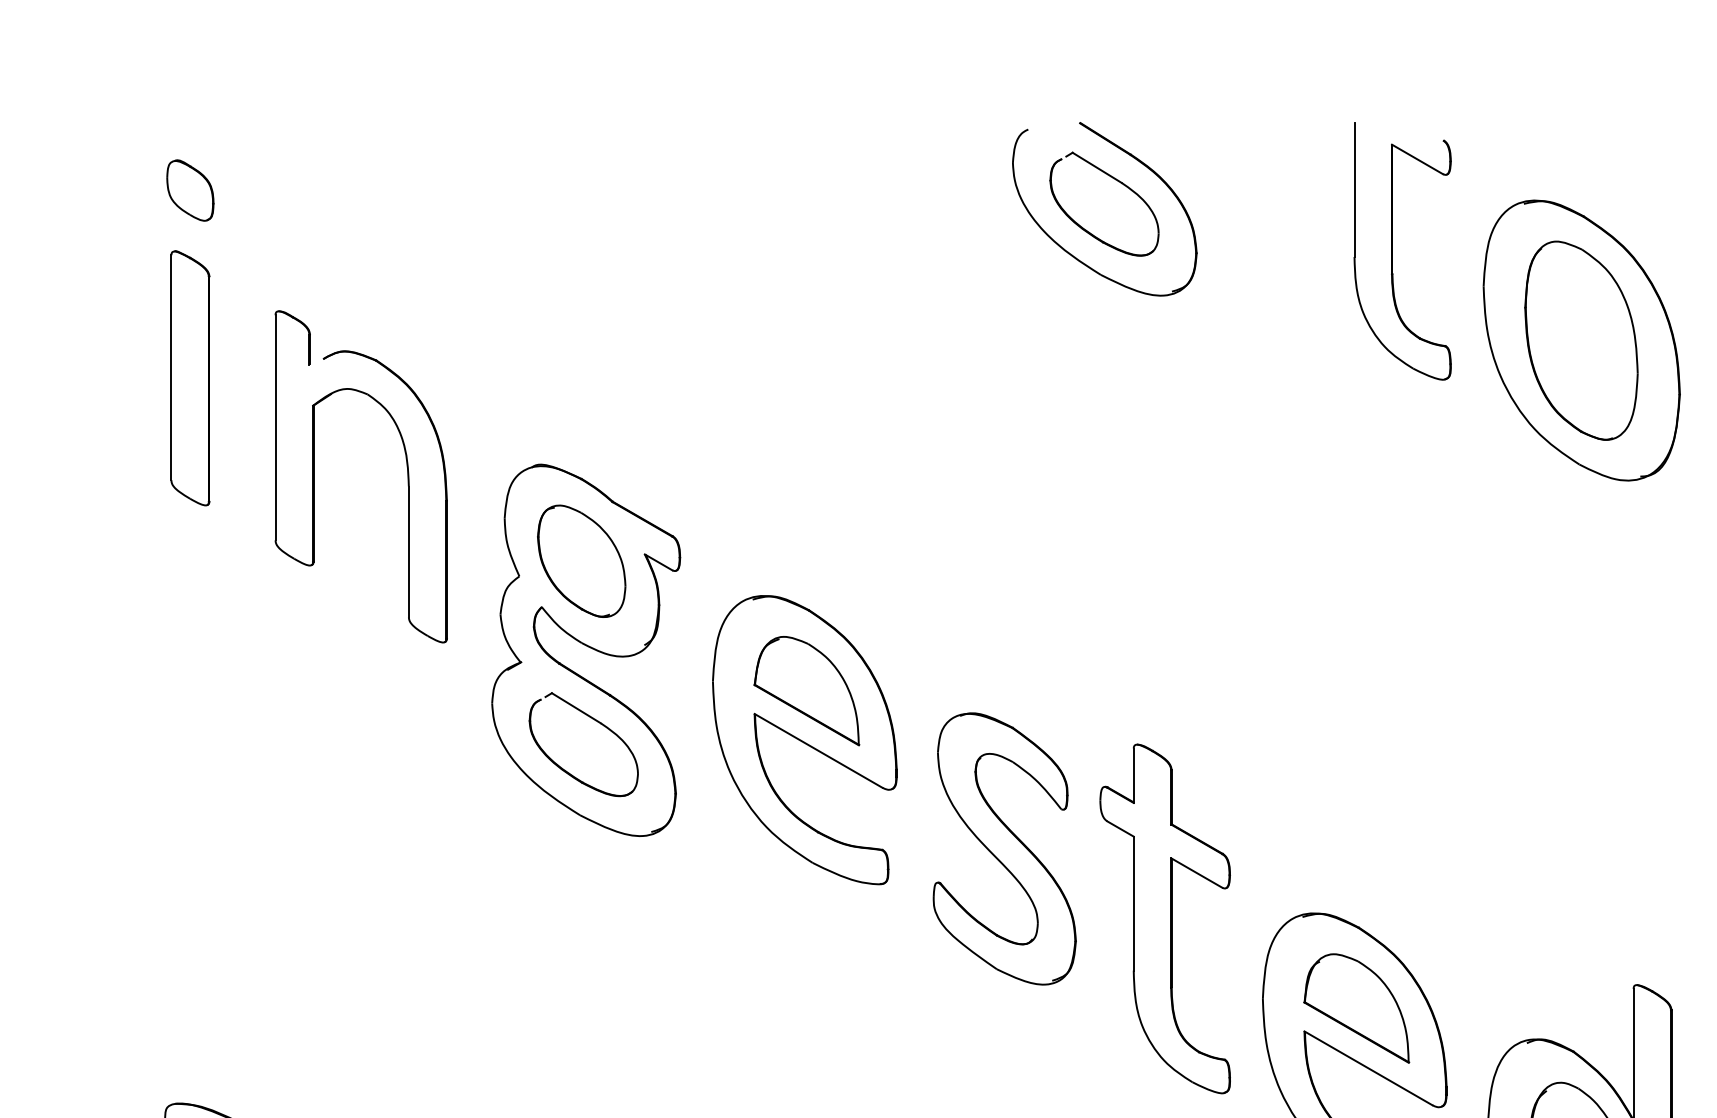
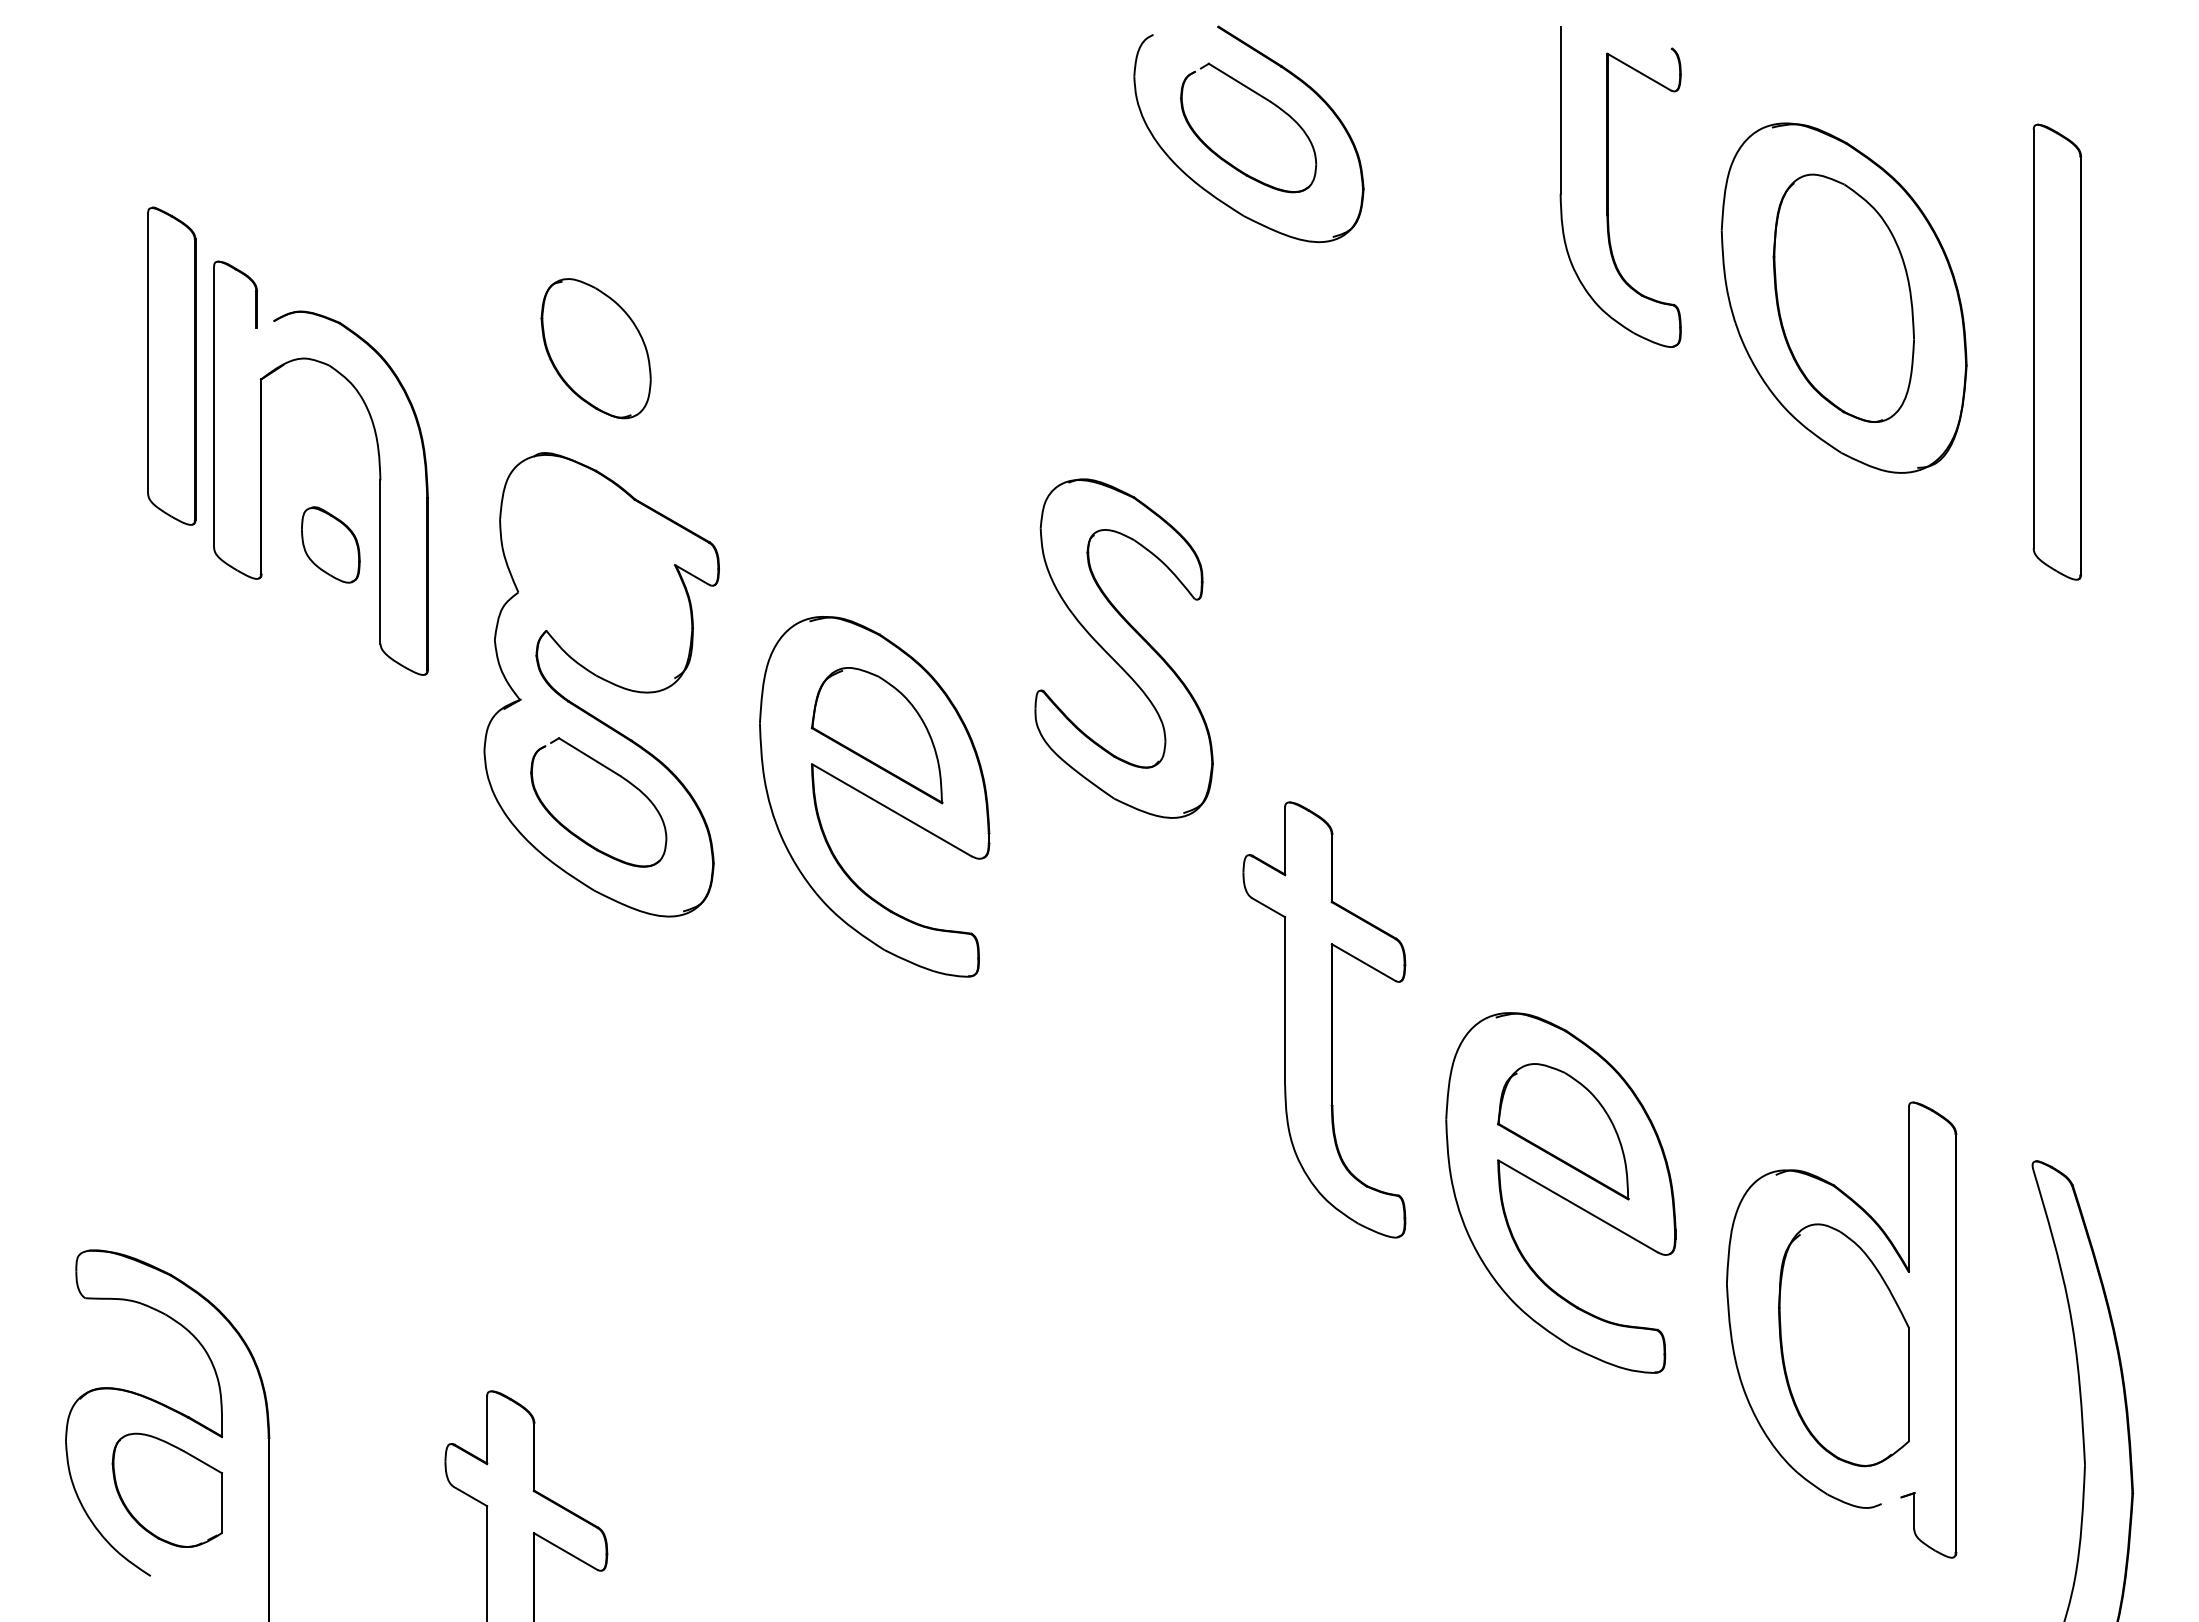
part: (190, 190) -> (330, 544), moved
part: (190, 377) -> (171, 365), moved
part: (581, 561) -> (595, 348), moved
part: (1004, 848) -> (1123, 648), moved

